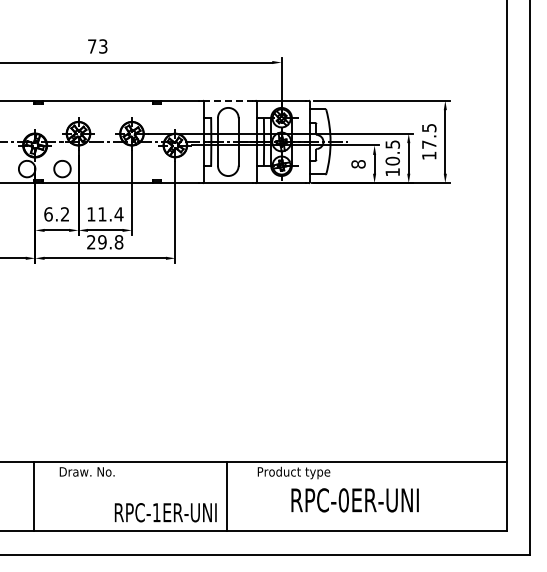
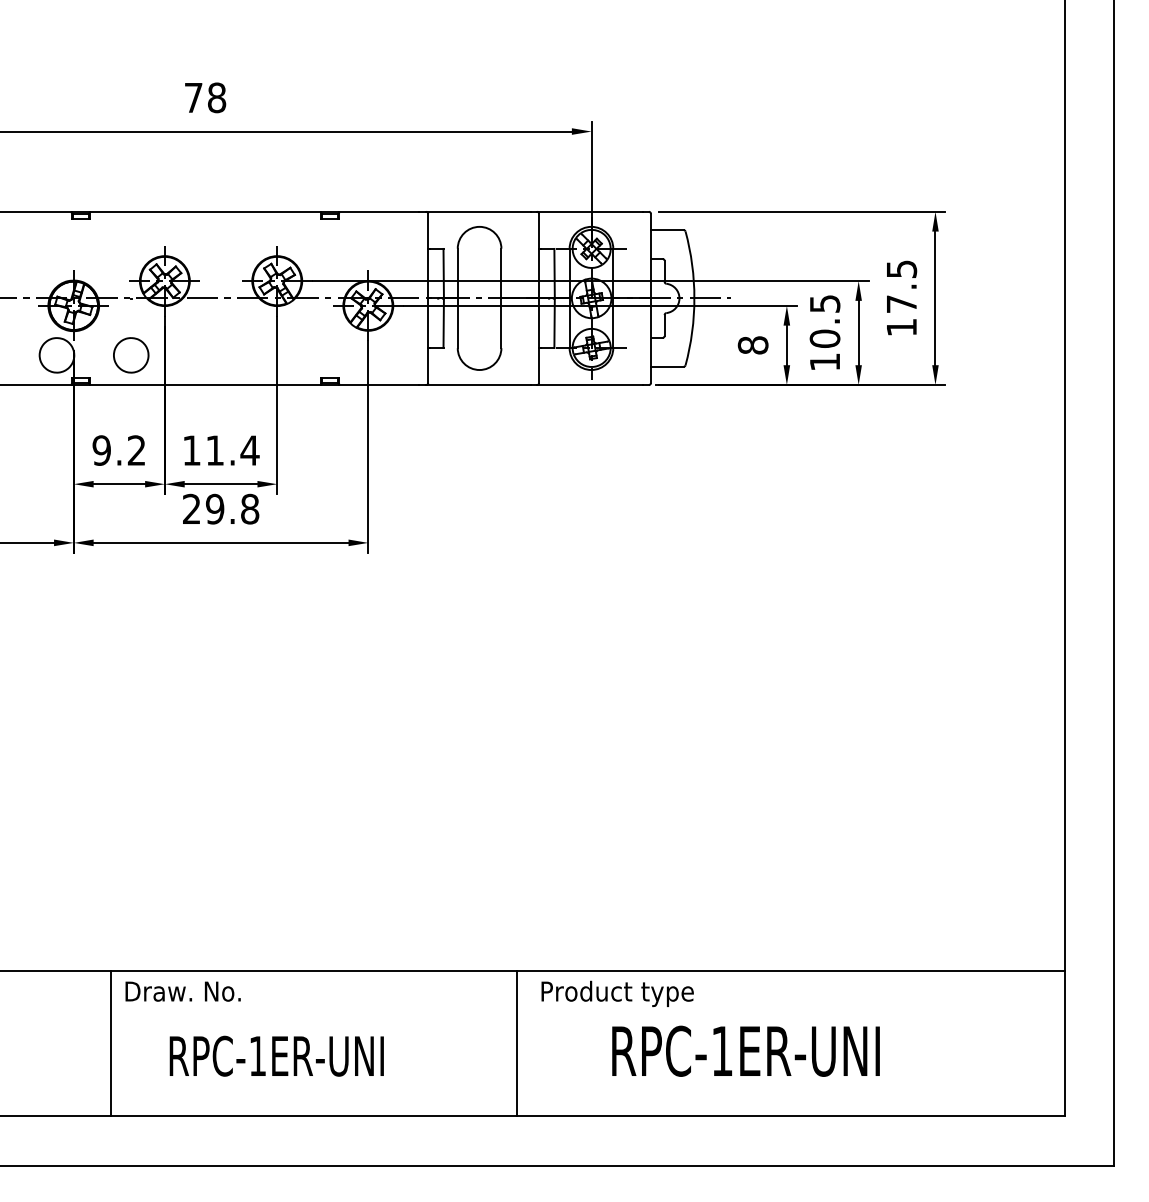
text: (103, 46) -> (217, 97), 73 -> 78
line: (227, 100) -> (477, 211), dashed -> solid
text: (48, 214) -> (101, 450), 6.2 -> 9.2
line: (34, 496) -> (112, 1043), moved
line: (227, 496) -> (517, 1043), moved
text: (343, 500) -> (721, 1051), RPC-0ER-UNI -> RPC-1ER-UNI
text: (165, 512) -> (276, 1055), moved

